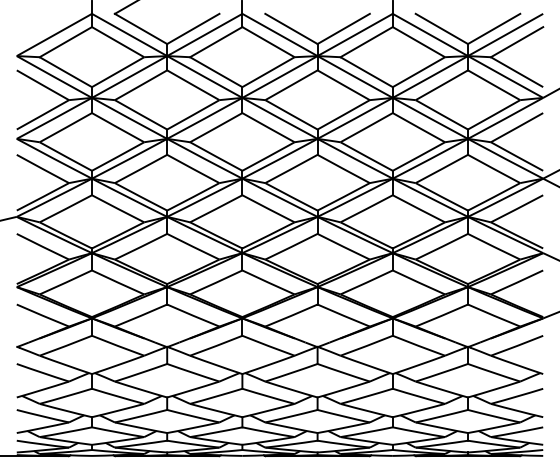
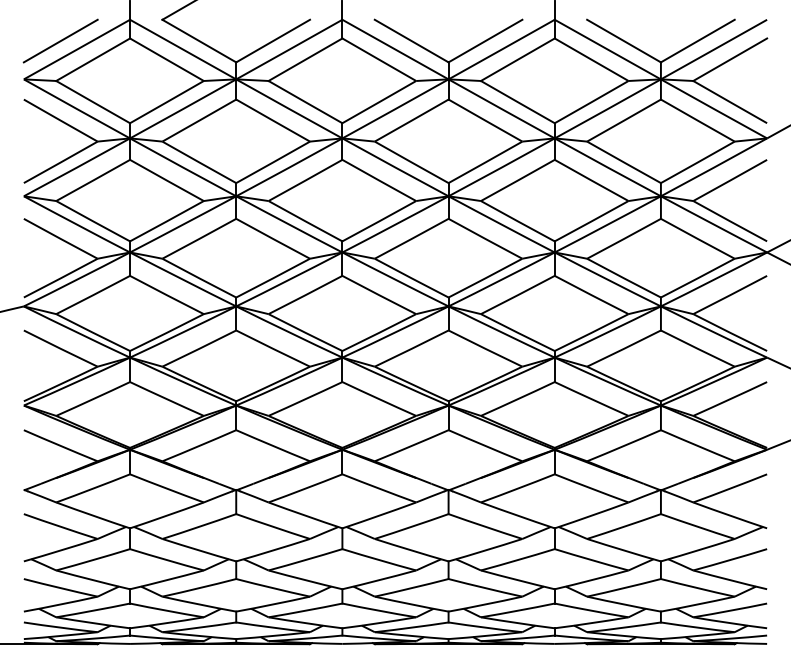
line: (42, 28) -> (60, 40), added

